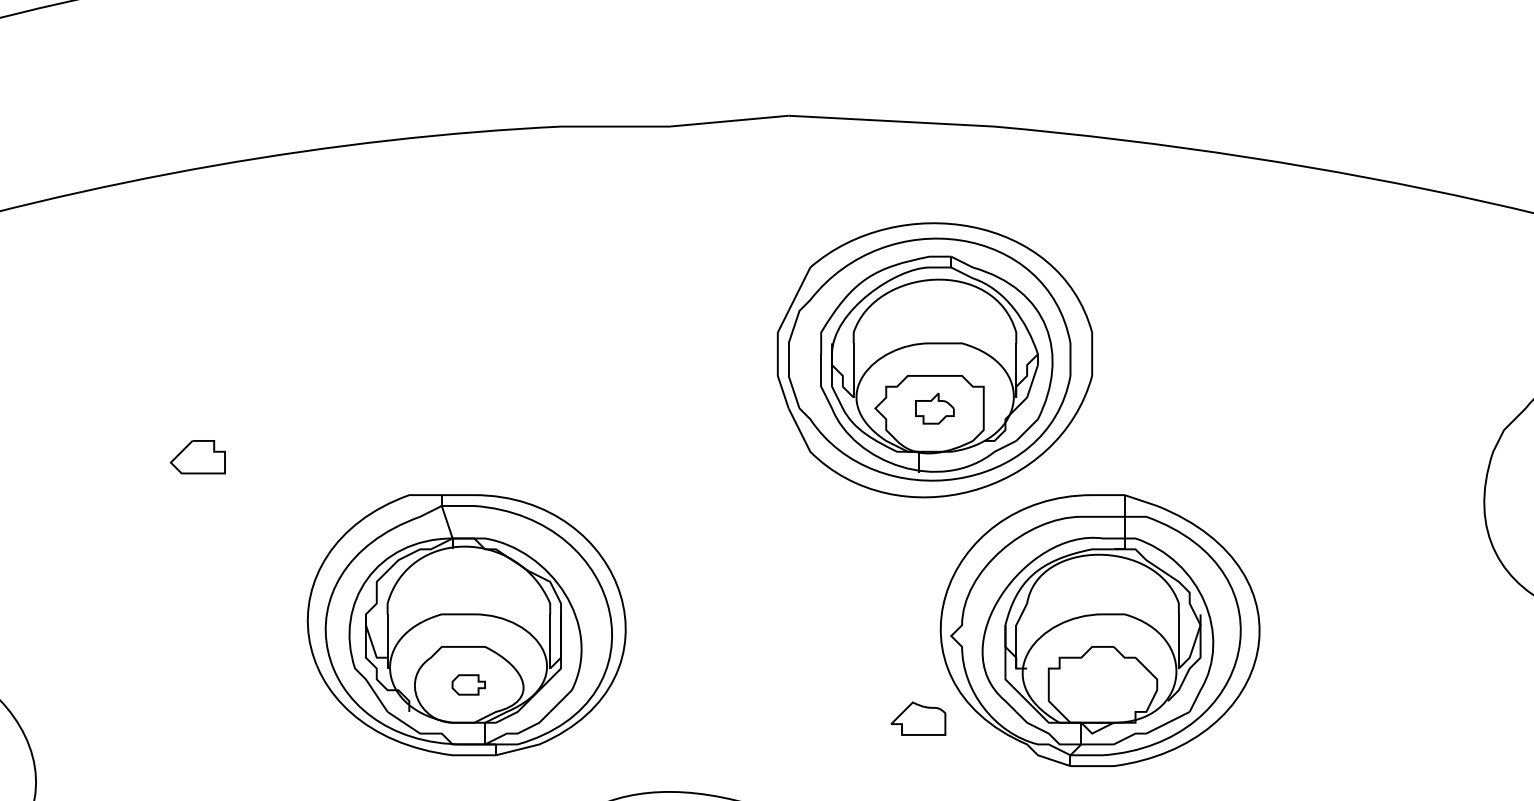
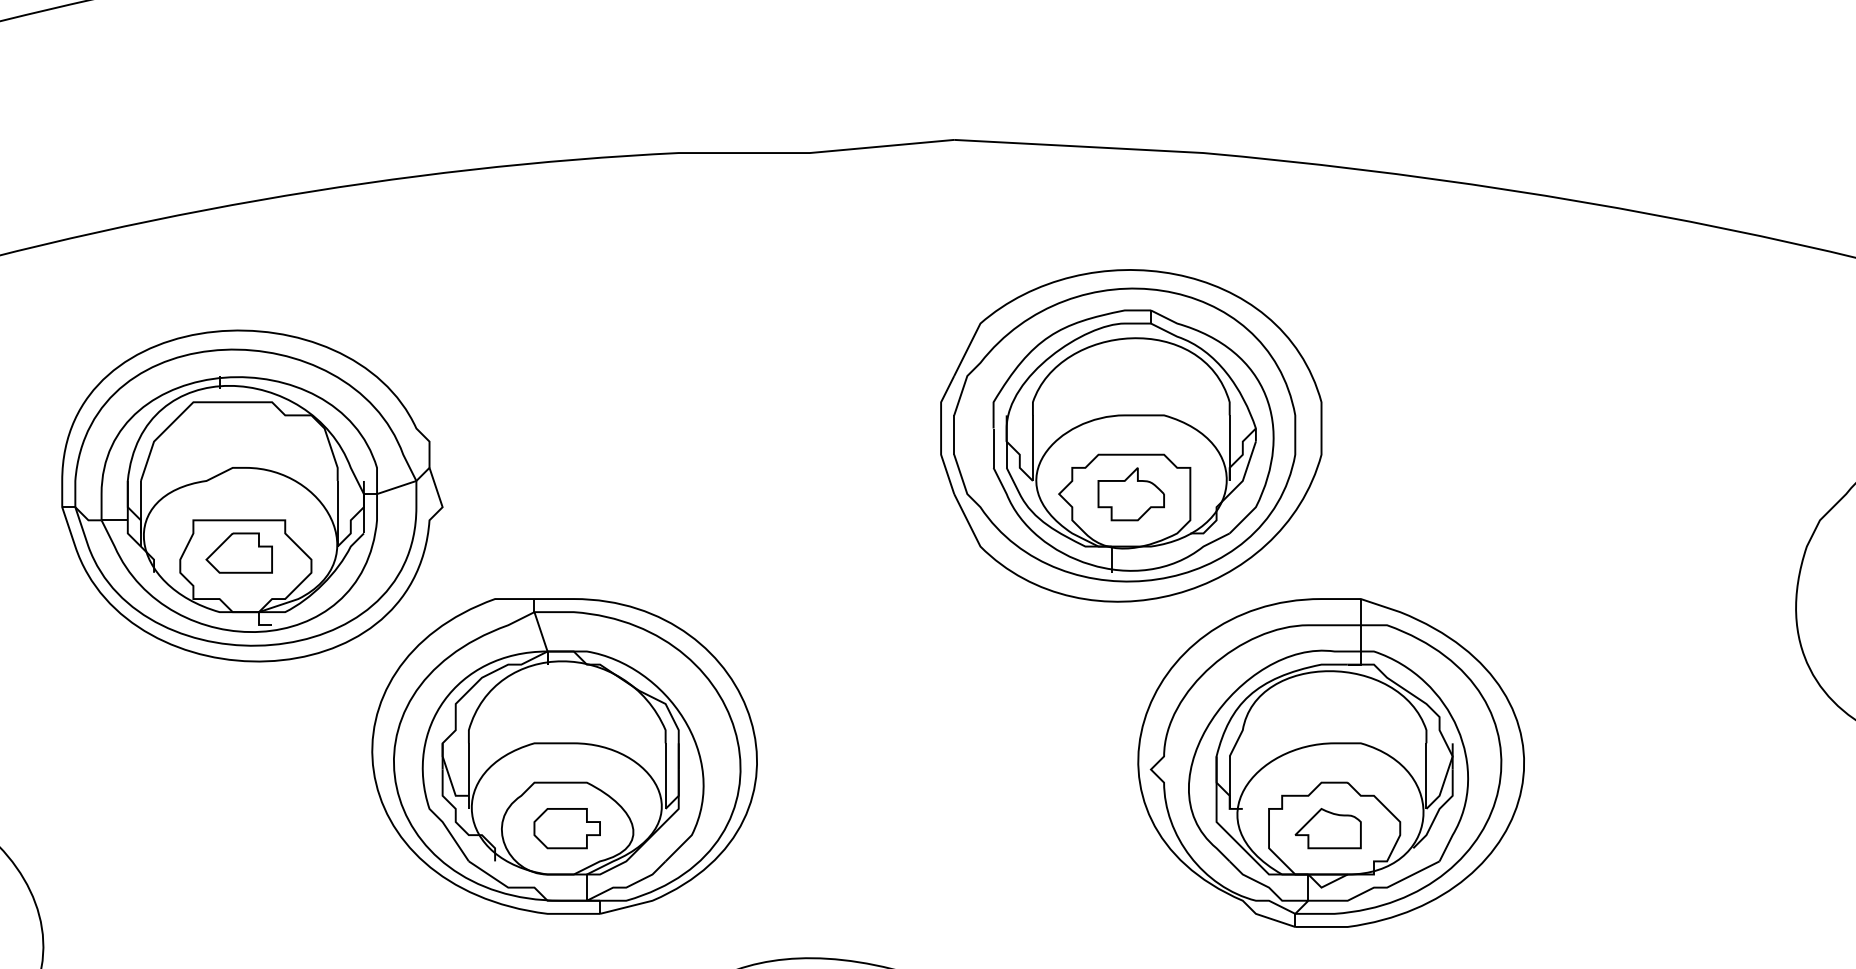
part: (934, 408) -> (1130, 494), size x1.43
part: (208, 409) -> (252, 495), added
part: (468, 684) -> (566, 828), size x1.67
part: (917, 718) -> (1327, 828), moved

